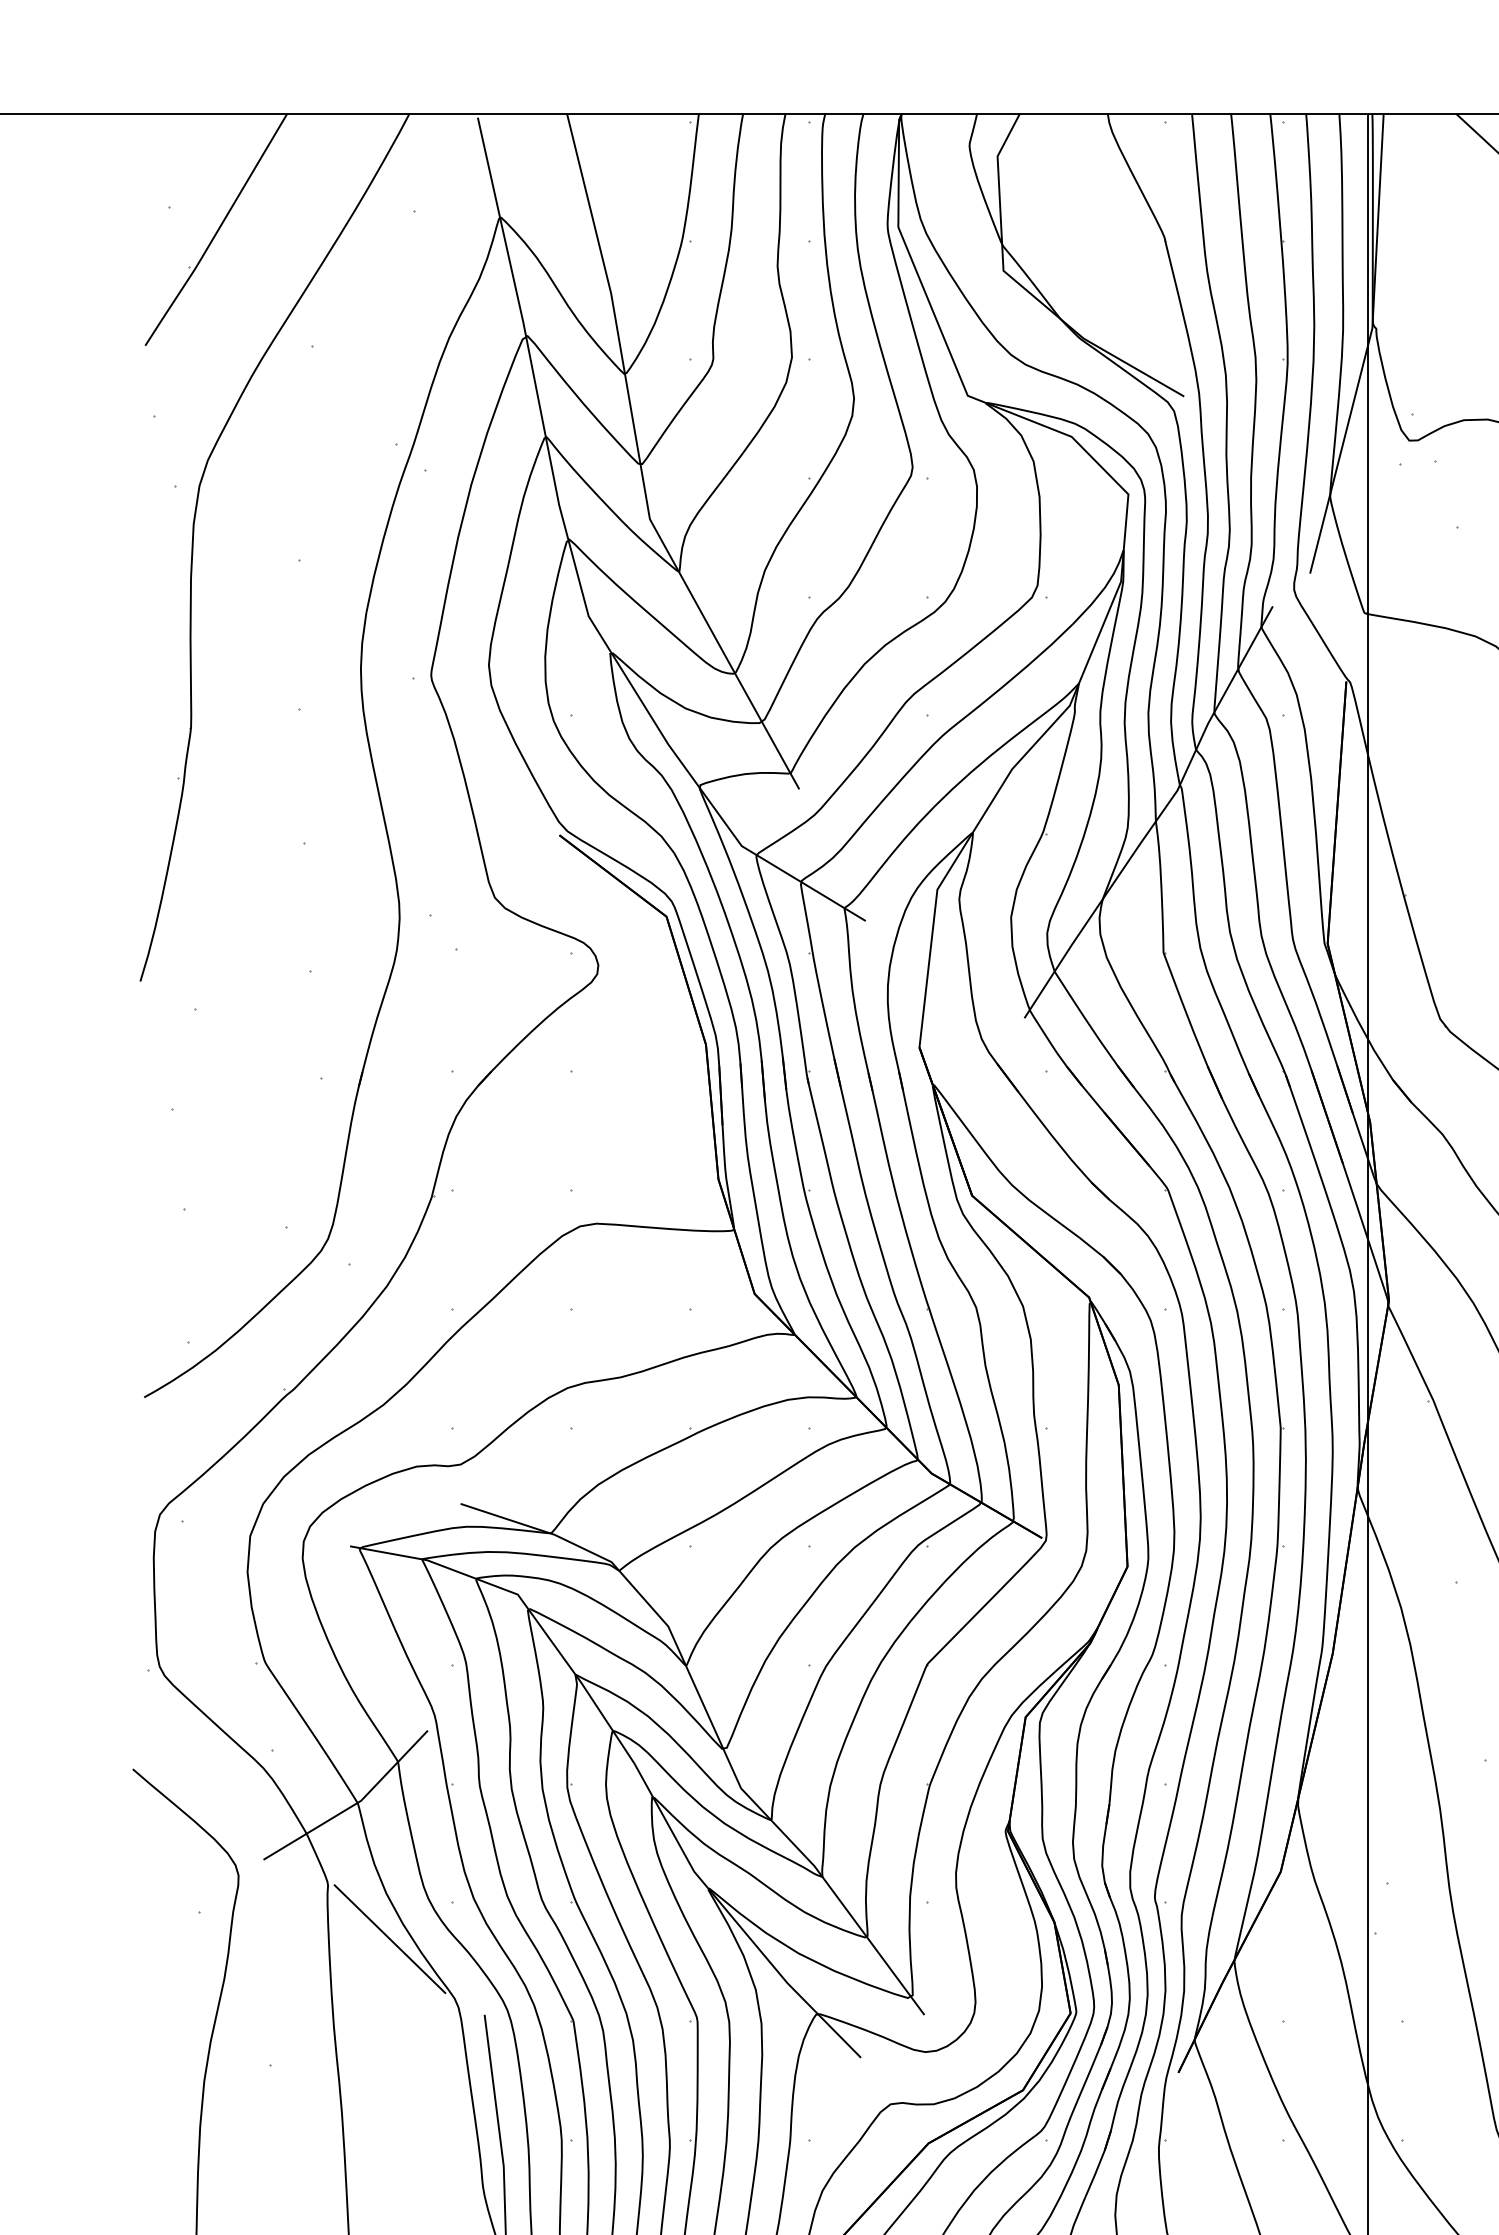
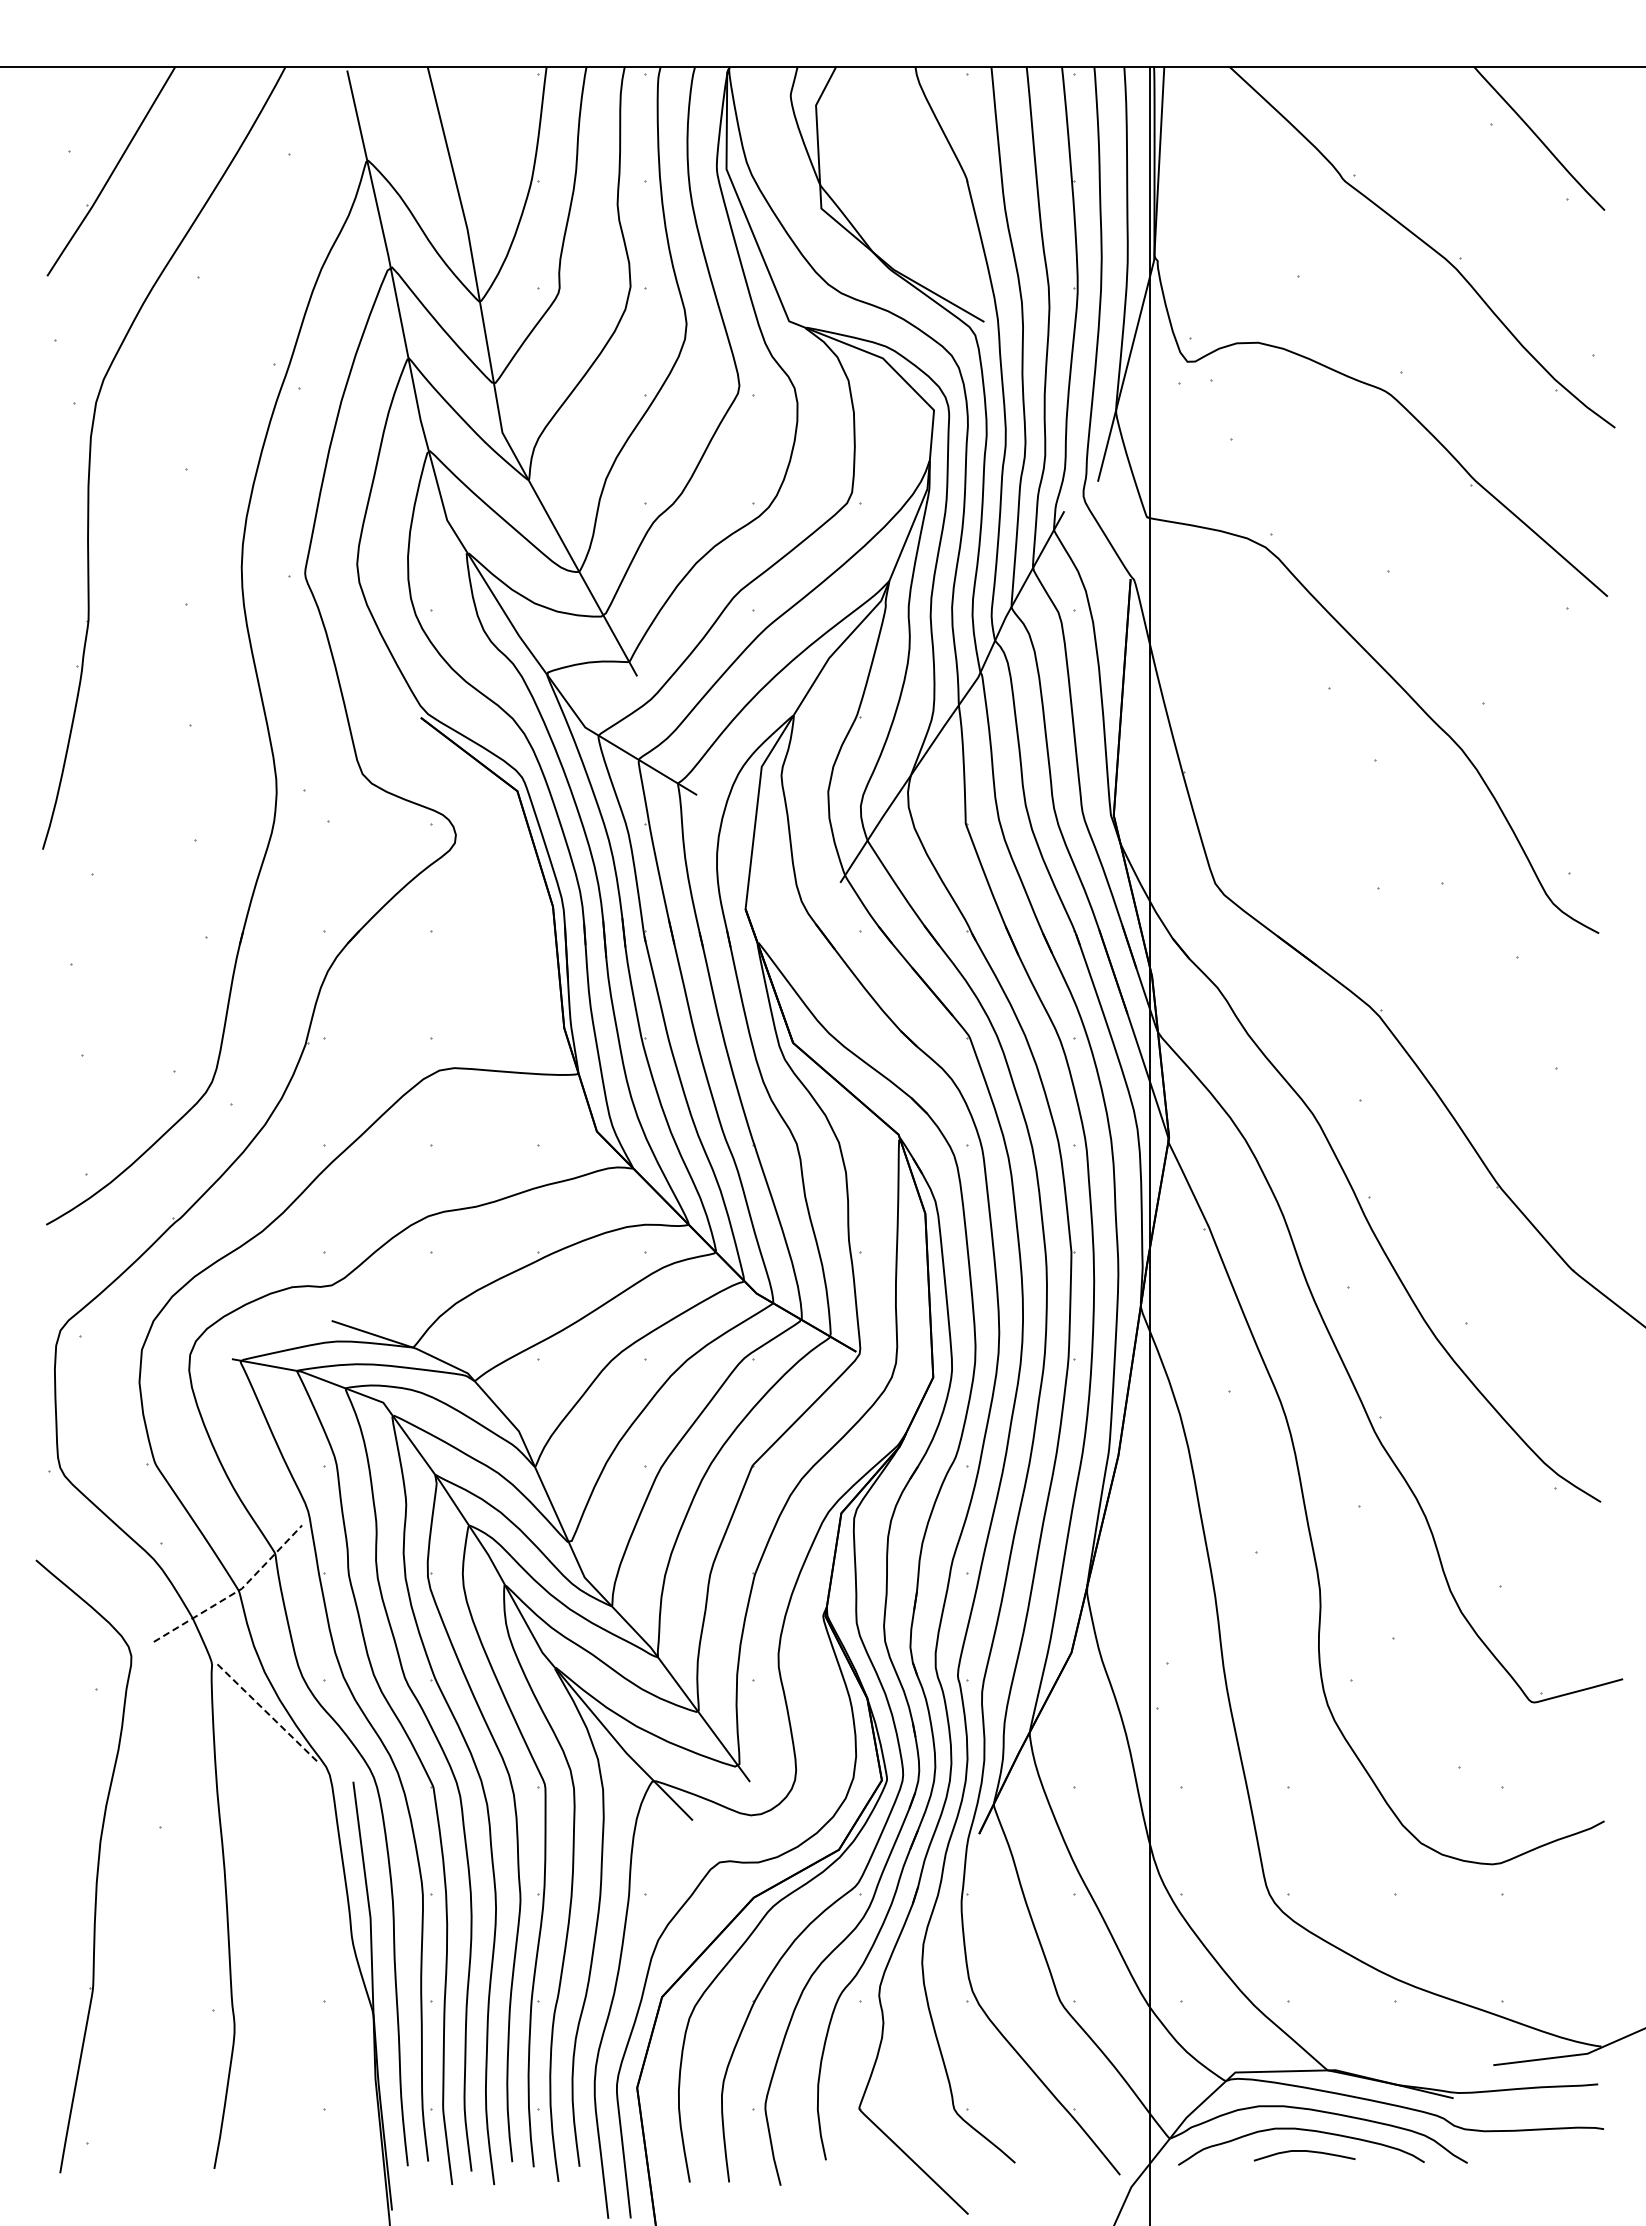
line: (353, 1805) -> (235, 1592), solid -> dashed
line: (390, 1939) -> (268, 1713), solid -> dashed

